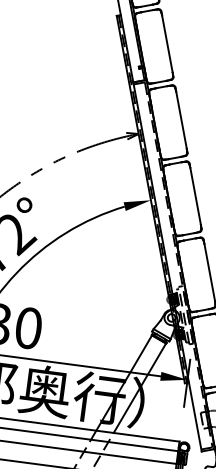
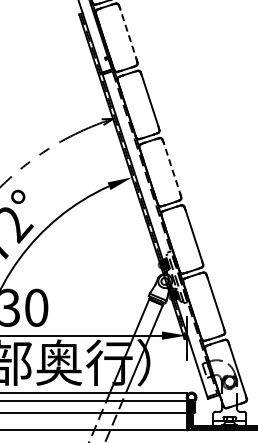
line: (167, 43) -> (128, 33), solid -> dashed
line: (195, 195) -> (171, 167), solid -> dashed

